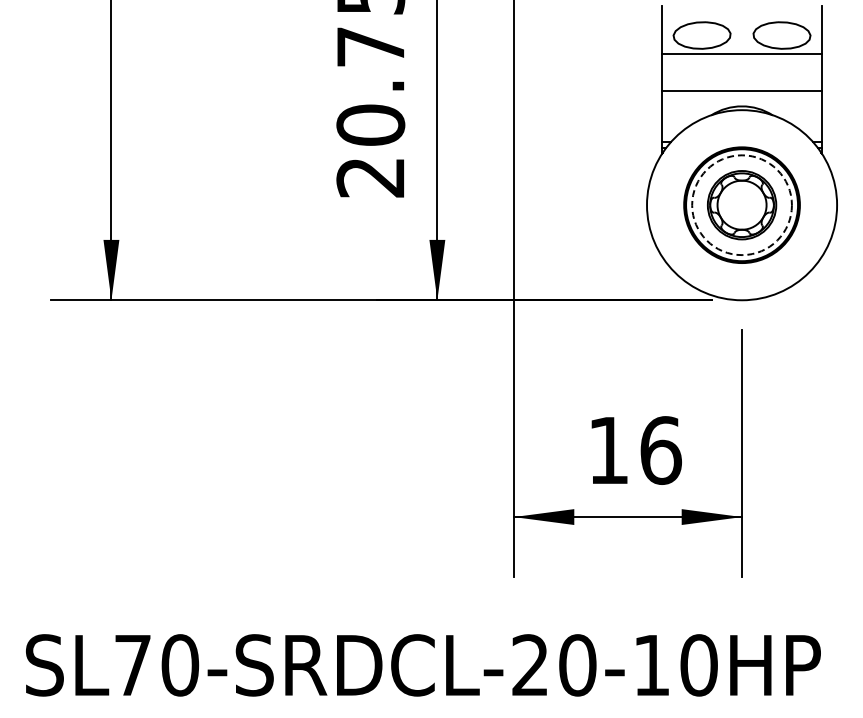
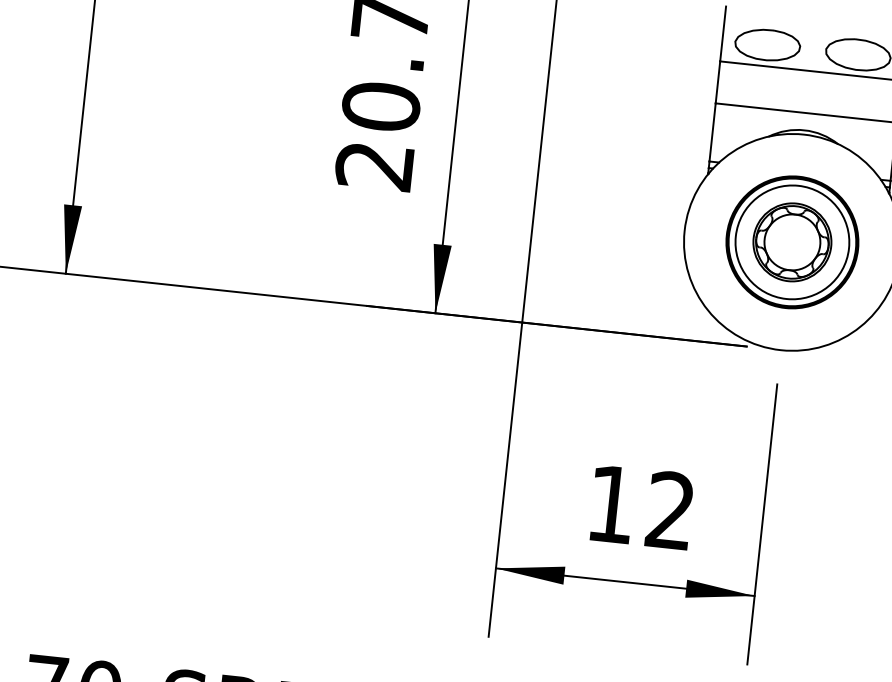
circle: (741, 205) -> (791, 242), dashed -> solid
text: (660, 450) -> (670, 510), 16 -> 12

